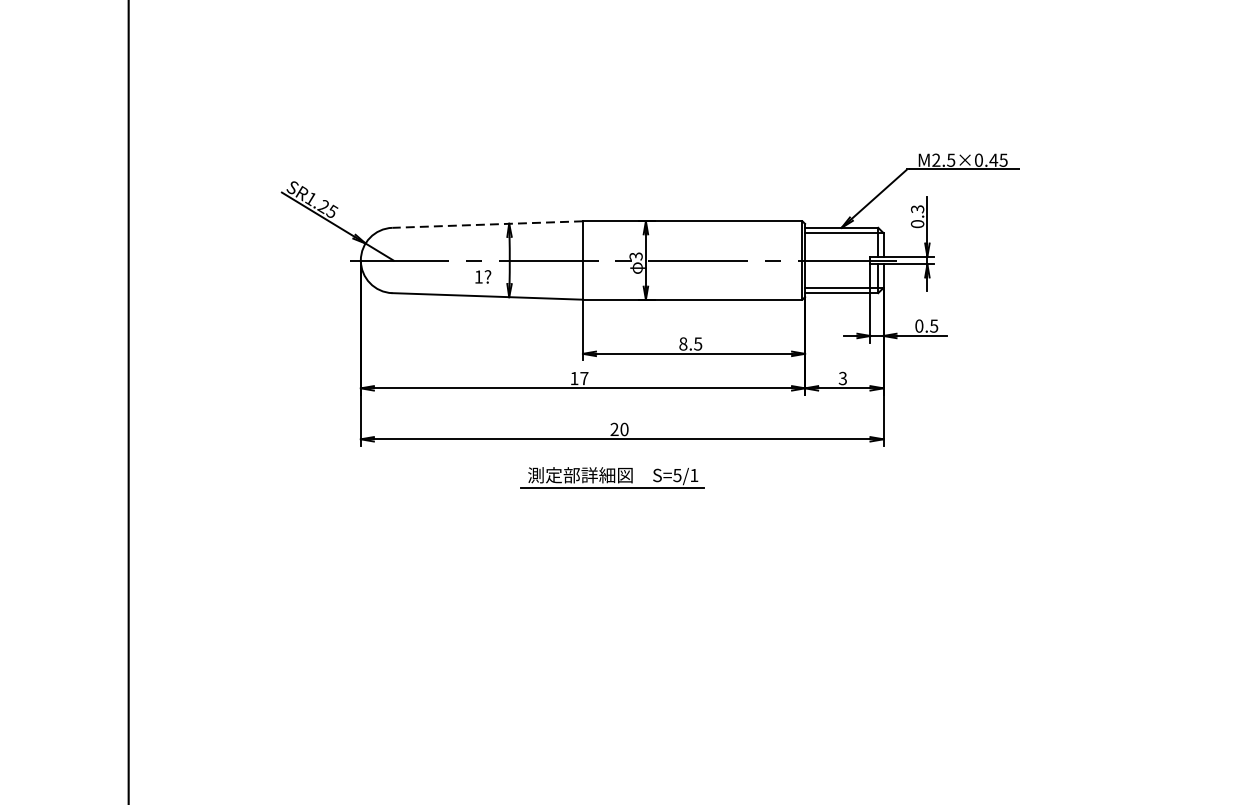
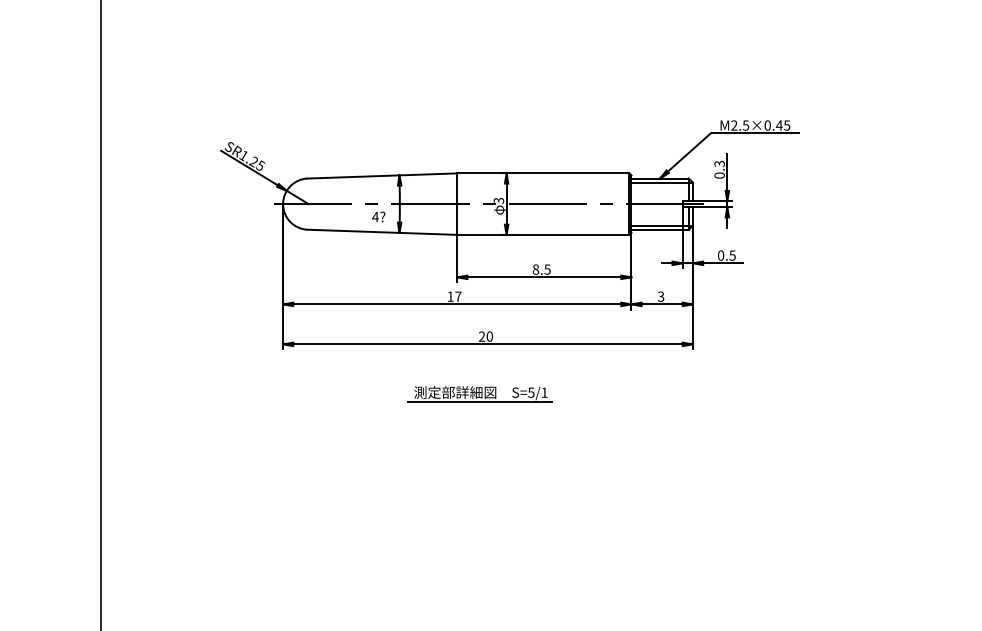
line: (487, 223) -> (382, 175), dashed -> solid
text: (478, 277) -> (375, 217), 1? -> 4?
part: (611, 477) -> (479, 394), moved

